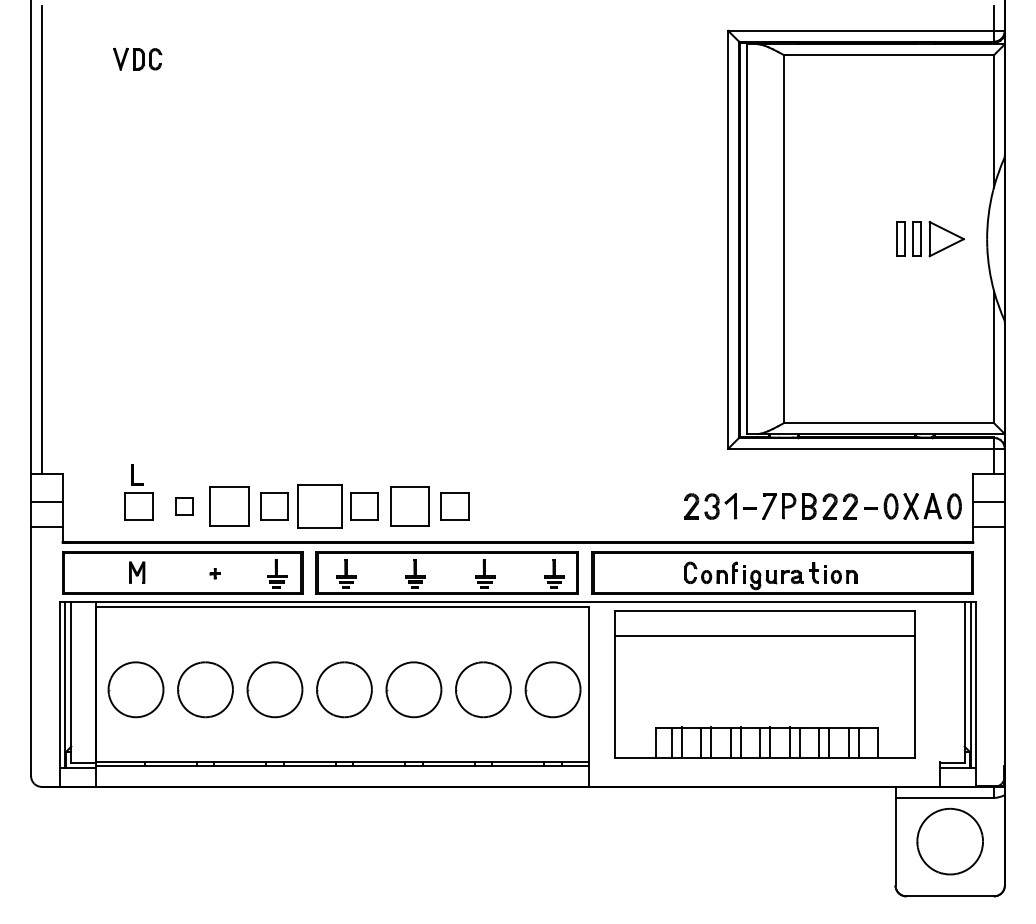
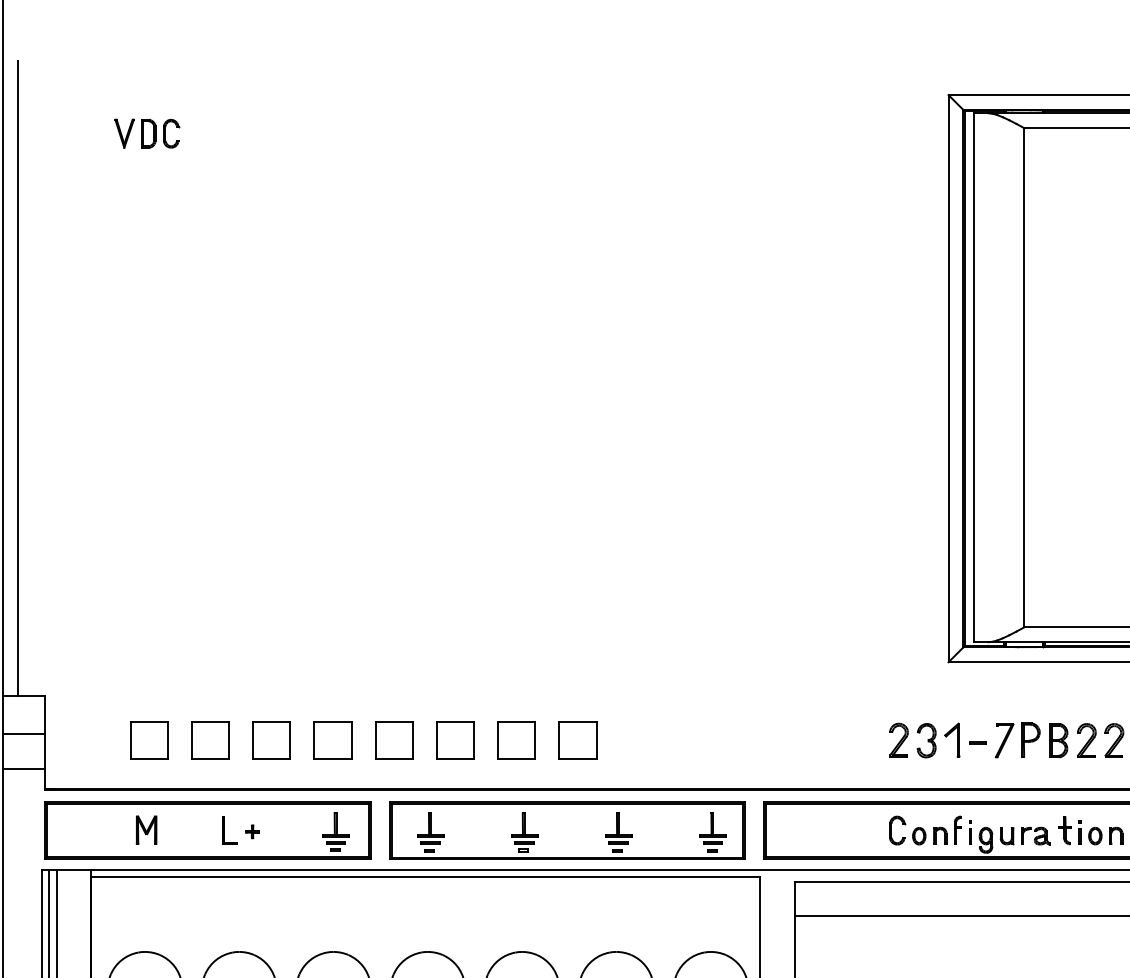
part: (137, 474) -> (229, 830), moved
part: (184, 506) -> (210, 740), size x1.67
part: (229, 506) -> (271, 740), size x0.71
part: (319, 506) -> (394, 740), size x0.62
part: (409, 506) -> (516, 740), size x0.71

